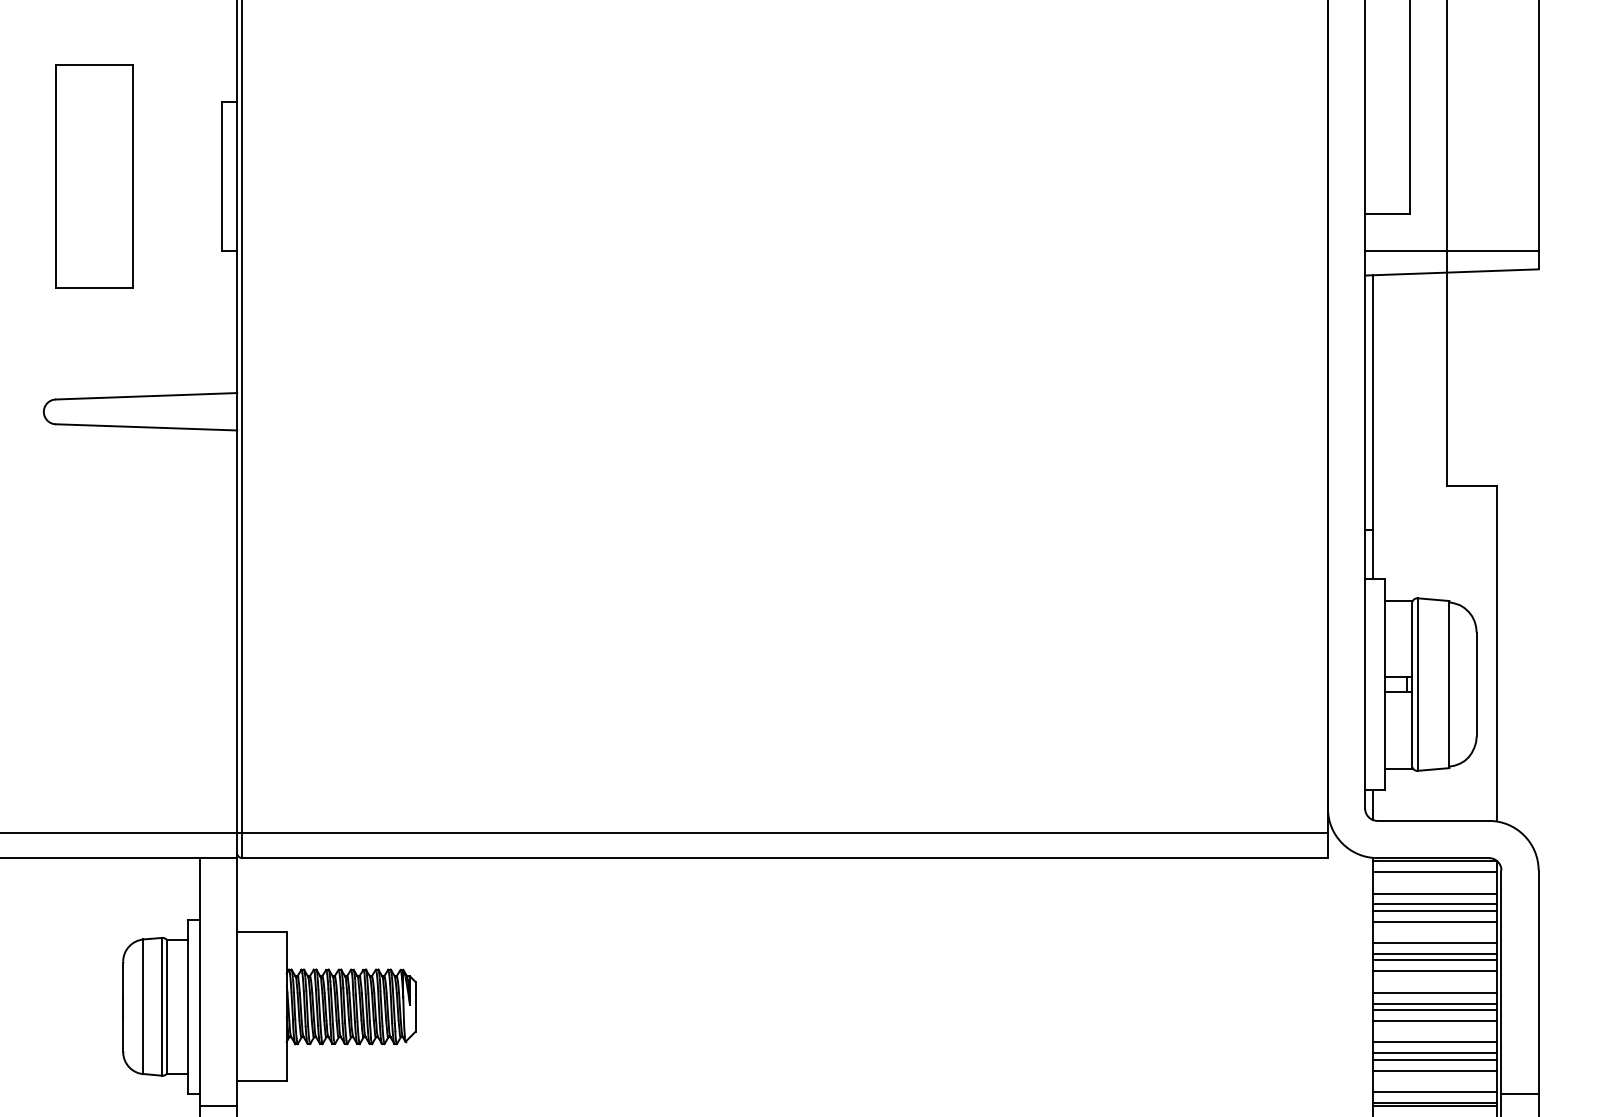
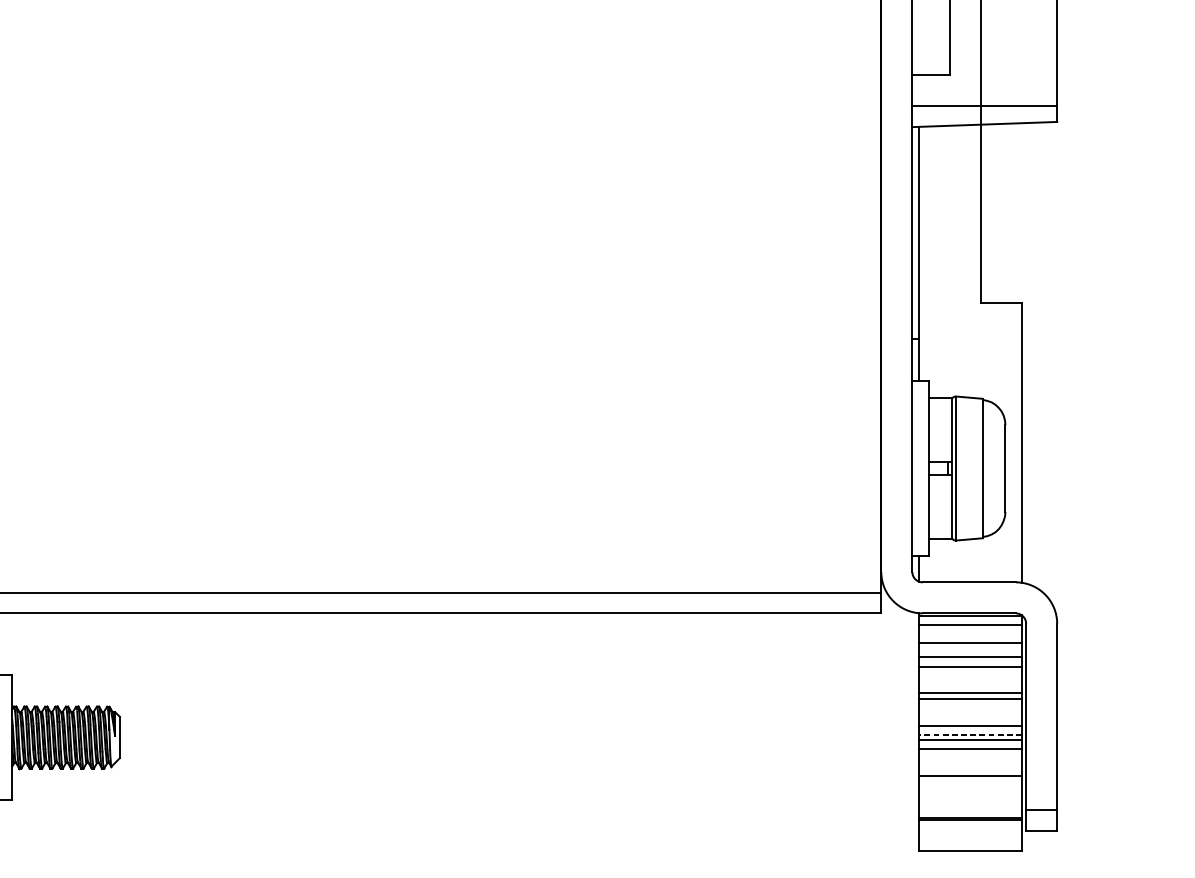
line: (1434, 904) -> (970, 652), removed
line: (1434, 943) -> (970, 684), removed
line: (1434, 971) -> (970, 708), removed
line: (1434, 1003) -> (970, 734), solid -> dashed
line: (1434, 1042) -> (970, 767), removed
line: (1434, 1059) -> (970, 781), removed
line: (1434, 1070) -> (970, 790), removed
line: (1434, 1091) -> (970, 808), removed

